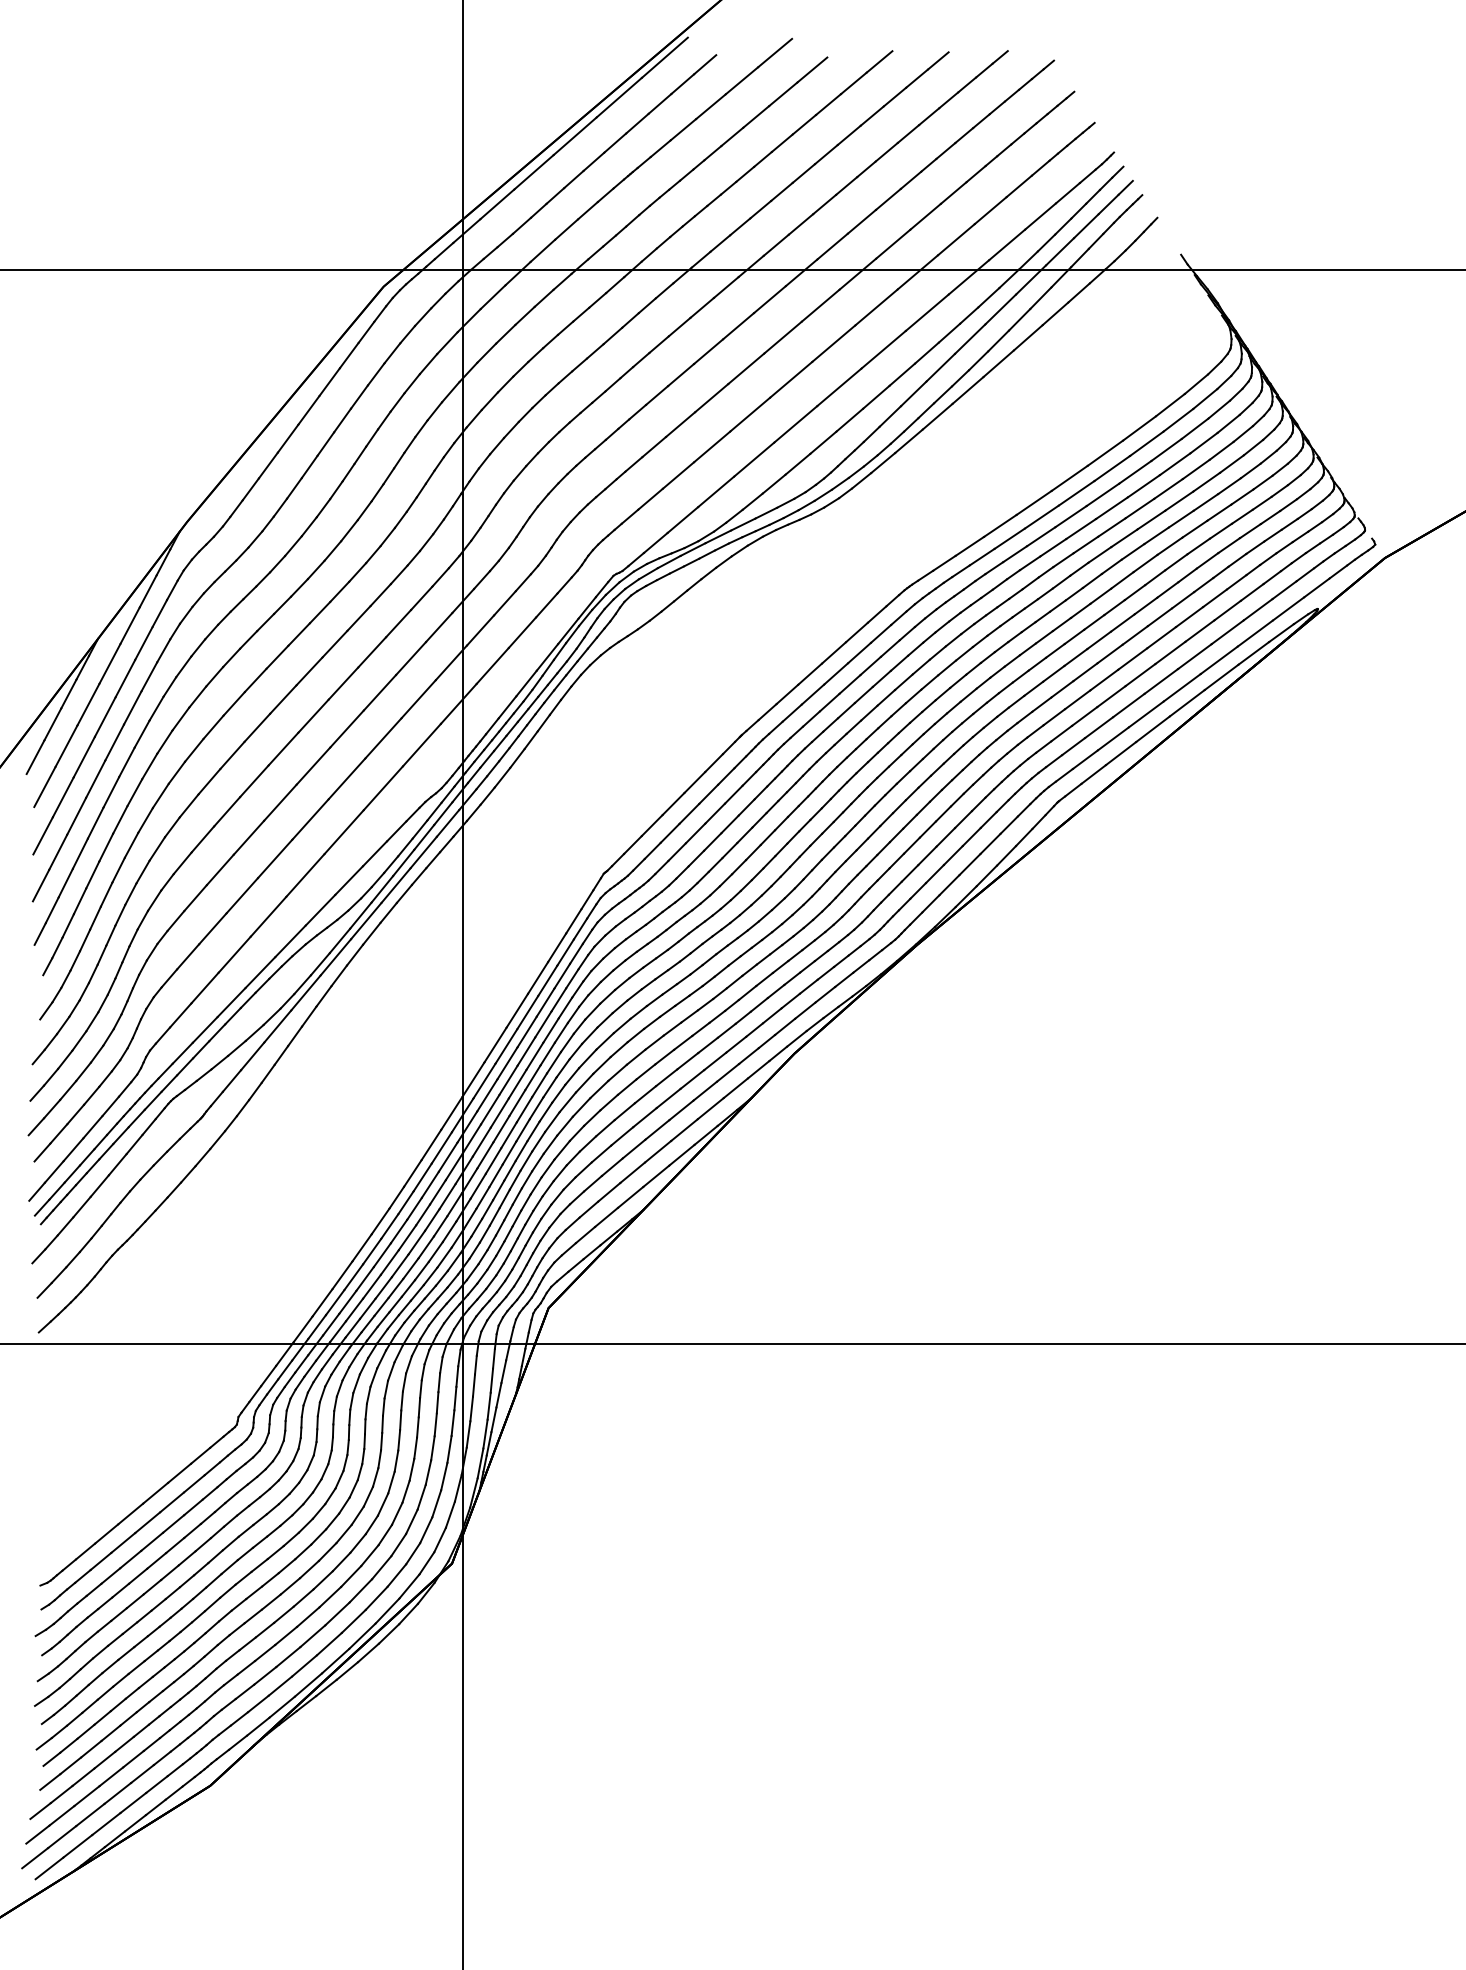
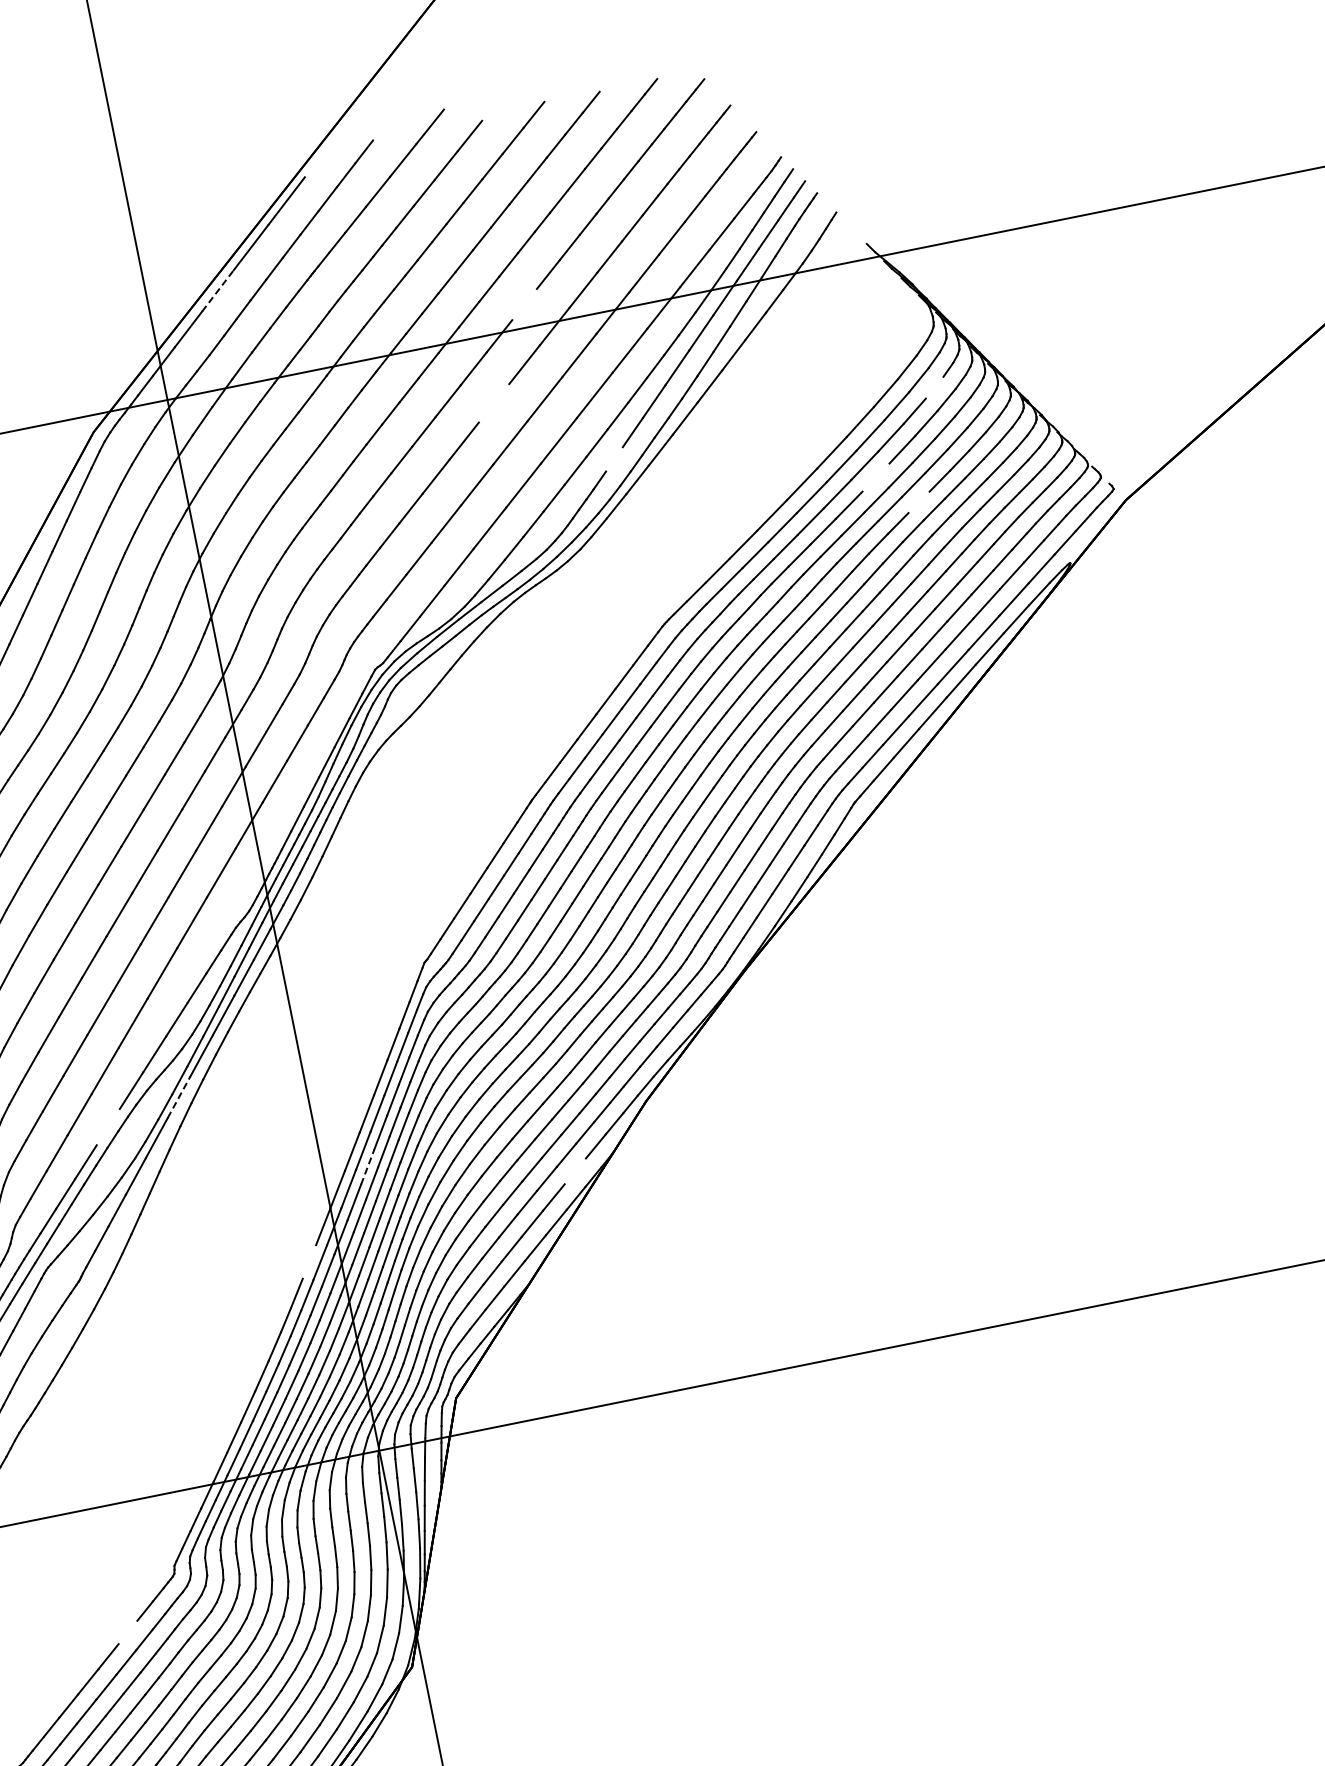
line: (664, 57) -> (322, 152), removed
line: (534, 171) -> (218, 289), solid -> dashed
line: (832, 246) -> (524, 304), removed
line: (782, 337) -> (493, 403), removed
line: (1219, 409) -> (934, 387), removed
line: (889, 416) -> (613, 459), removed
line: (1143, 486) -> (875, 477), removed
line: (1180, 518) -> (918, 501), removed
line: (335, 957) -> (178, 1097), solid -> dashed
line: (260, 972) -> (108, 1126), removed
line: (507, 1063) -> (367, 1167), solid -> dashed
line: (710, 1108) -> (575, 1171), removed
line: (431, 1144) -> (309, 1261), removed
line: (179, 1472) -> (127, 1631), removed

